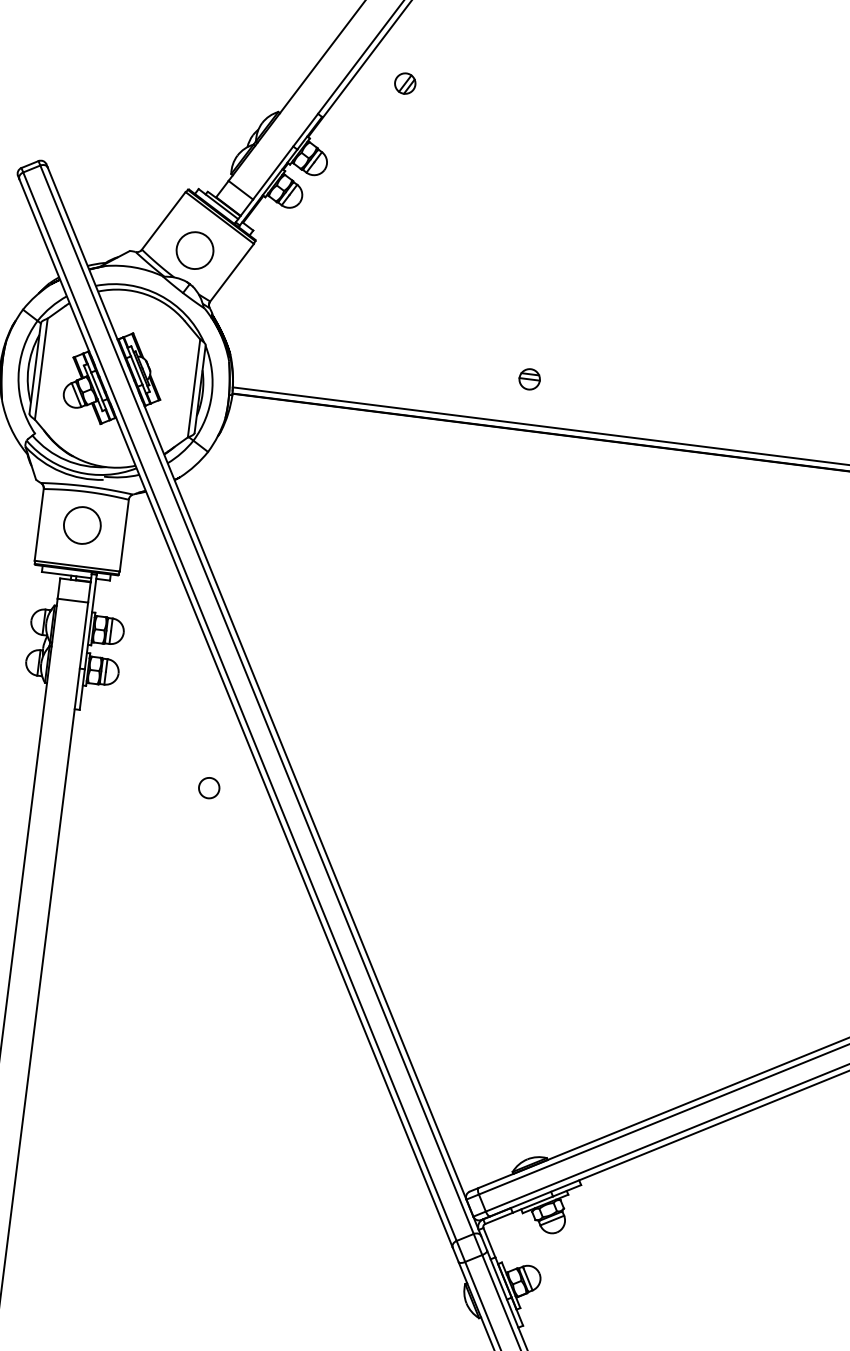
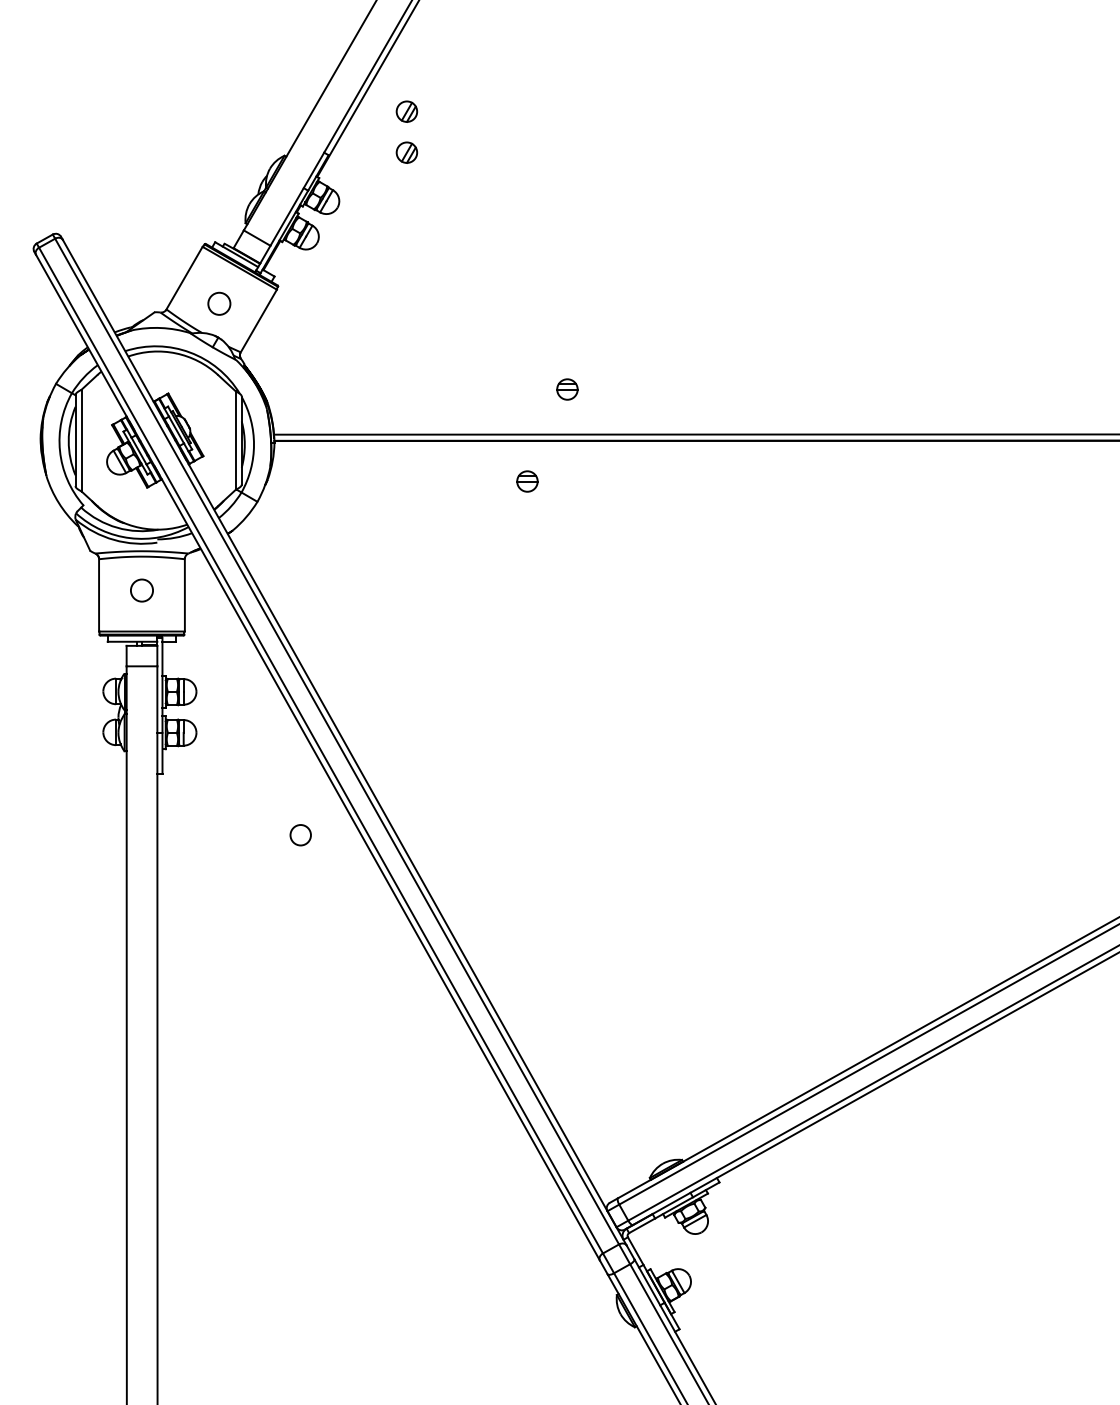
part: (399, 124) -> (406, 152), added
circle: (195, 250) -> (219, 303), size x0.6
part: (478, 465) -> (527, 481), added
circle: (81, 525) -> (141, 590), size x0.6

